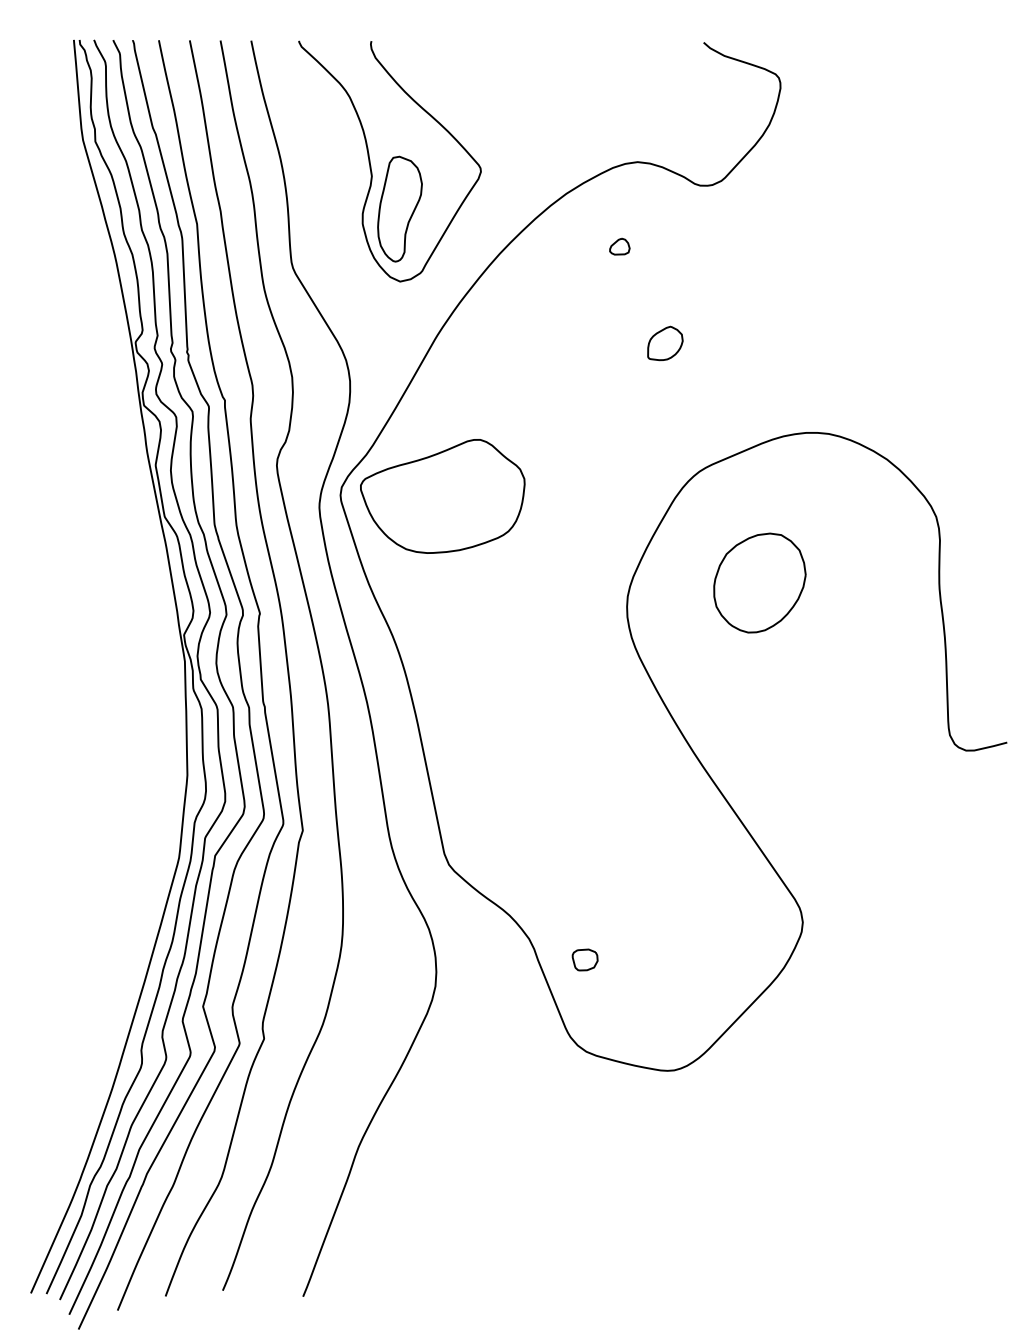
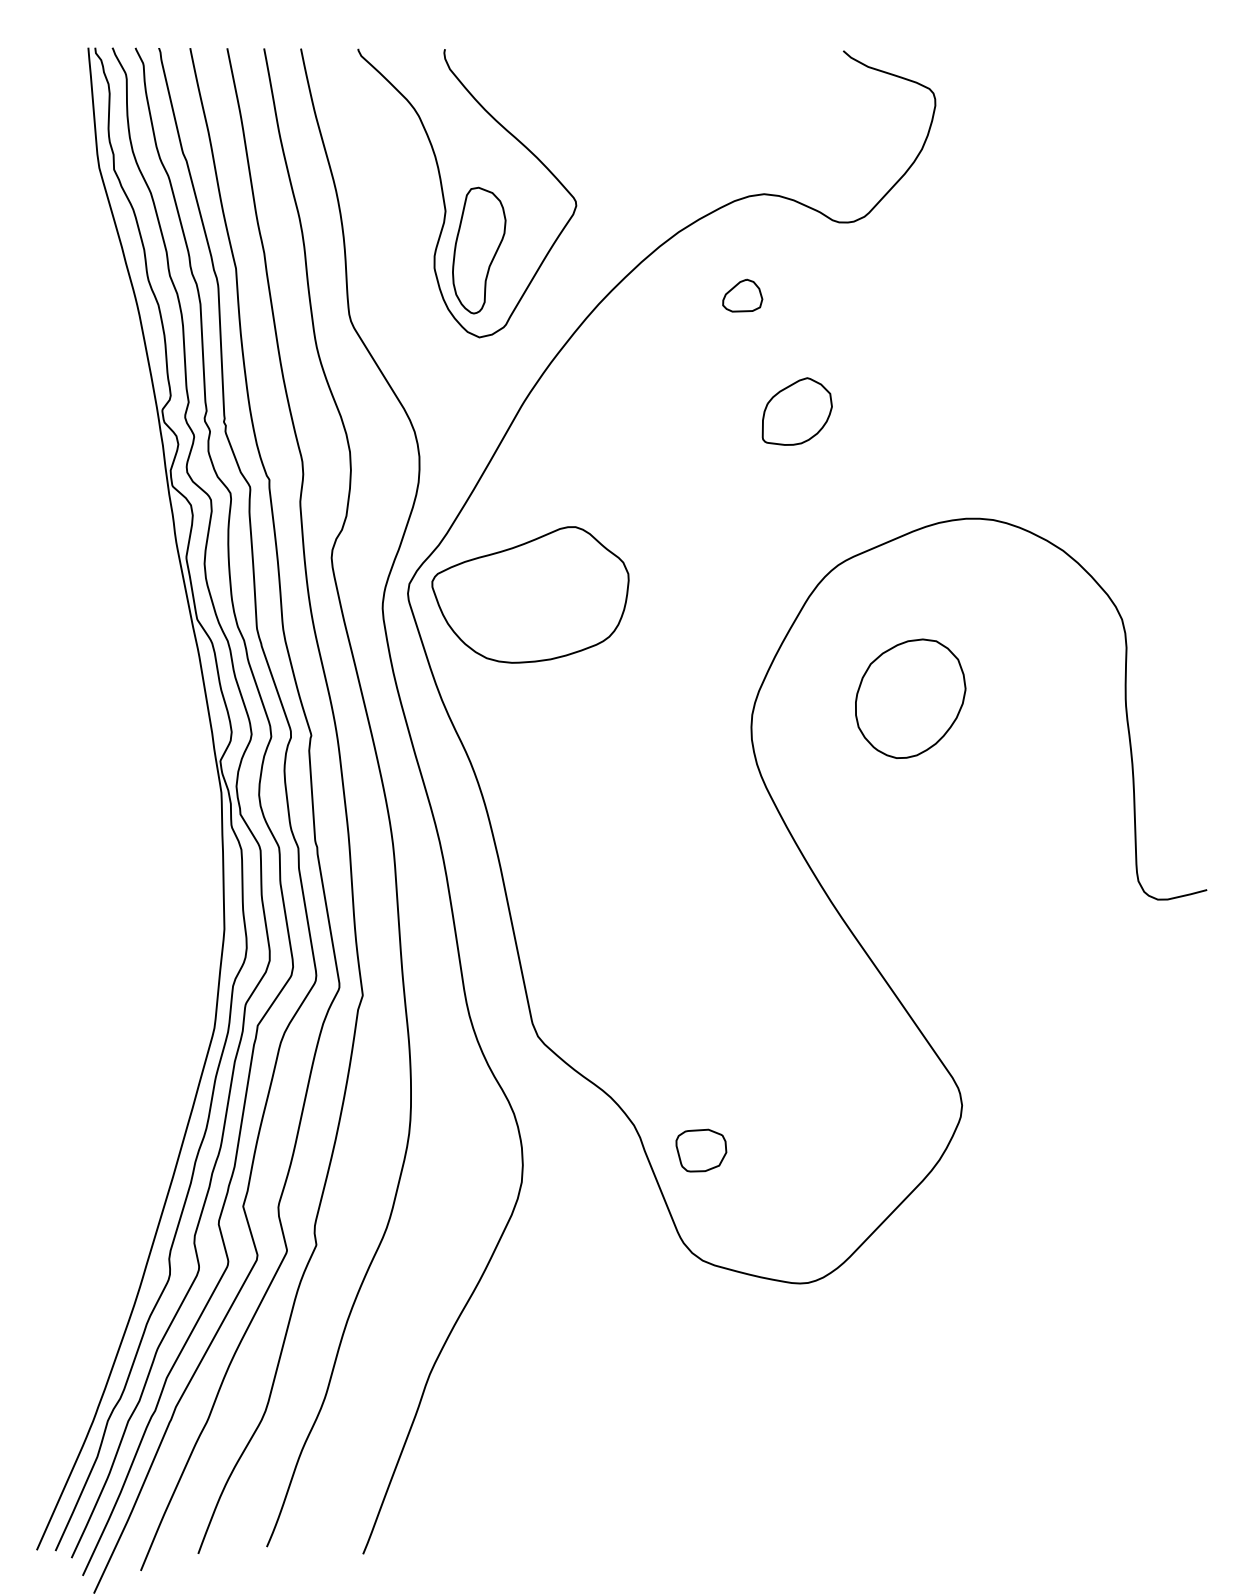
part: (619, 246) -> (742, 295), size x1.67
part: (665, 343) -> (797, 411), size x1.67
part: (584, 959) -> (700, 1150), size x1.67

